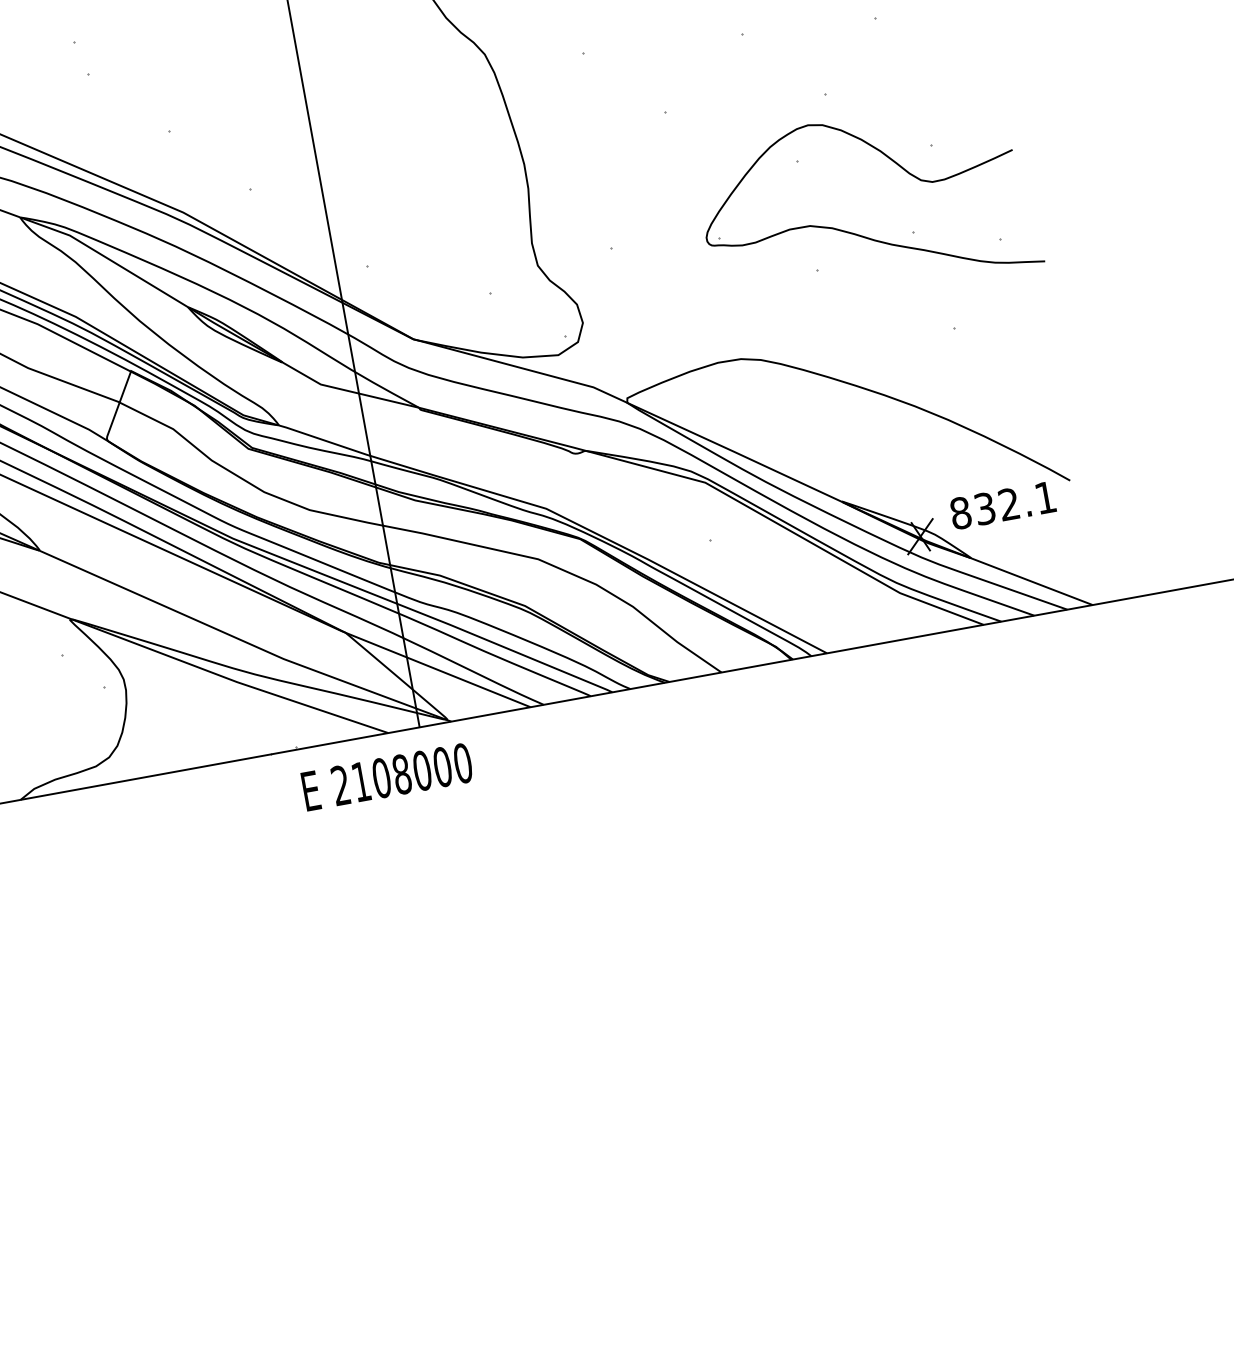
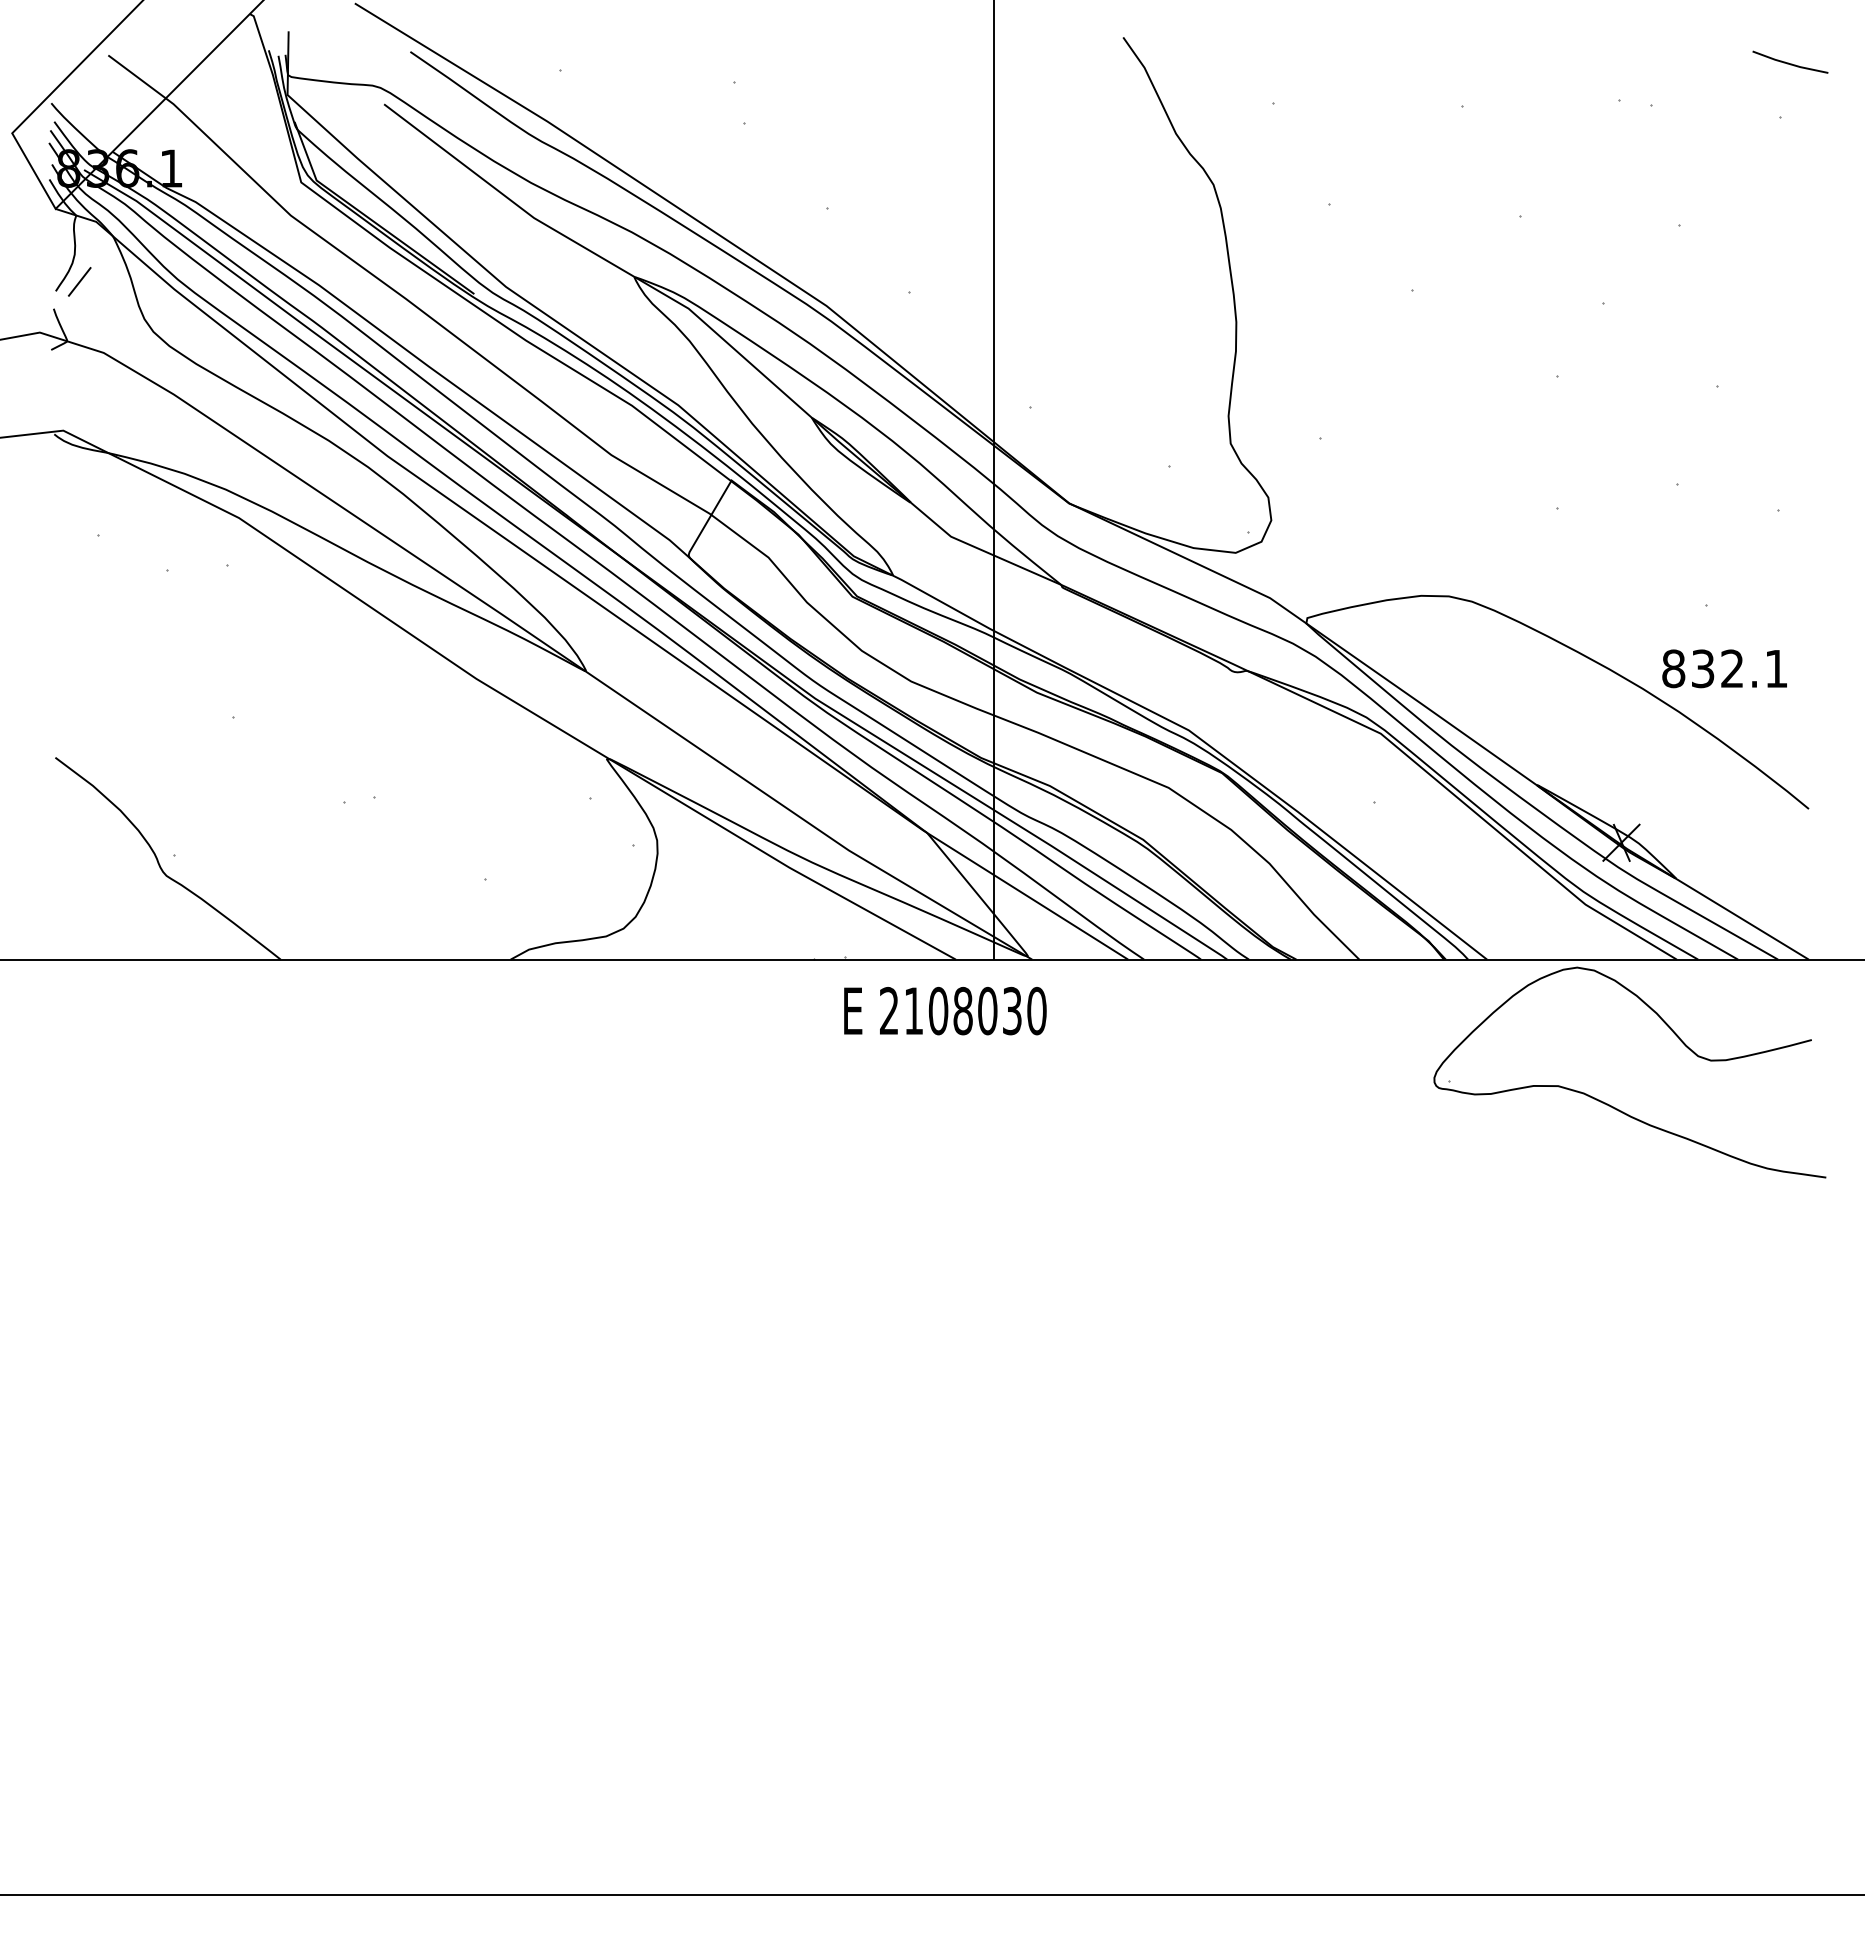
part: (858, 234) -> (1613, 1106), moved
text: (1002, 505) -> (1724, 668), moved
text: (442, 767) -> (1012, 1011), 2108000 -> 2108030

